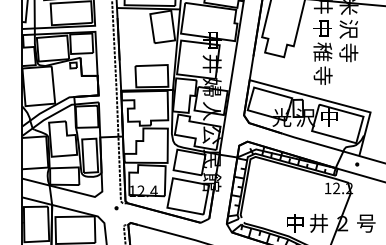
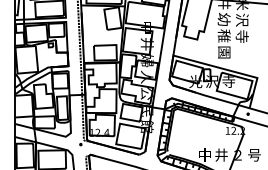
text: (321, 26) -> (223, 18), 中 -> 幼
text: (323, 75) -> (224, 52), 寺 -> 園
text: (328, 117) -> (228, 81), 中 -> 寺

